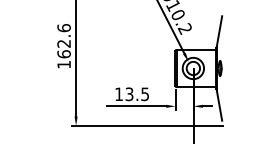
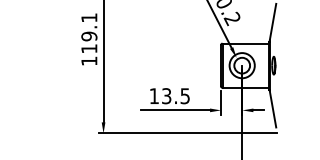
text: (63, 41) -> (88, 33), 162.6 -> 119.1

